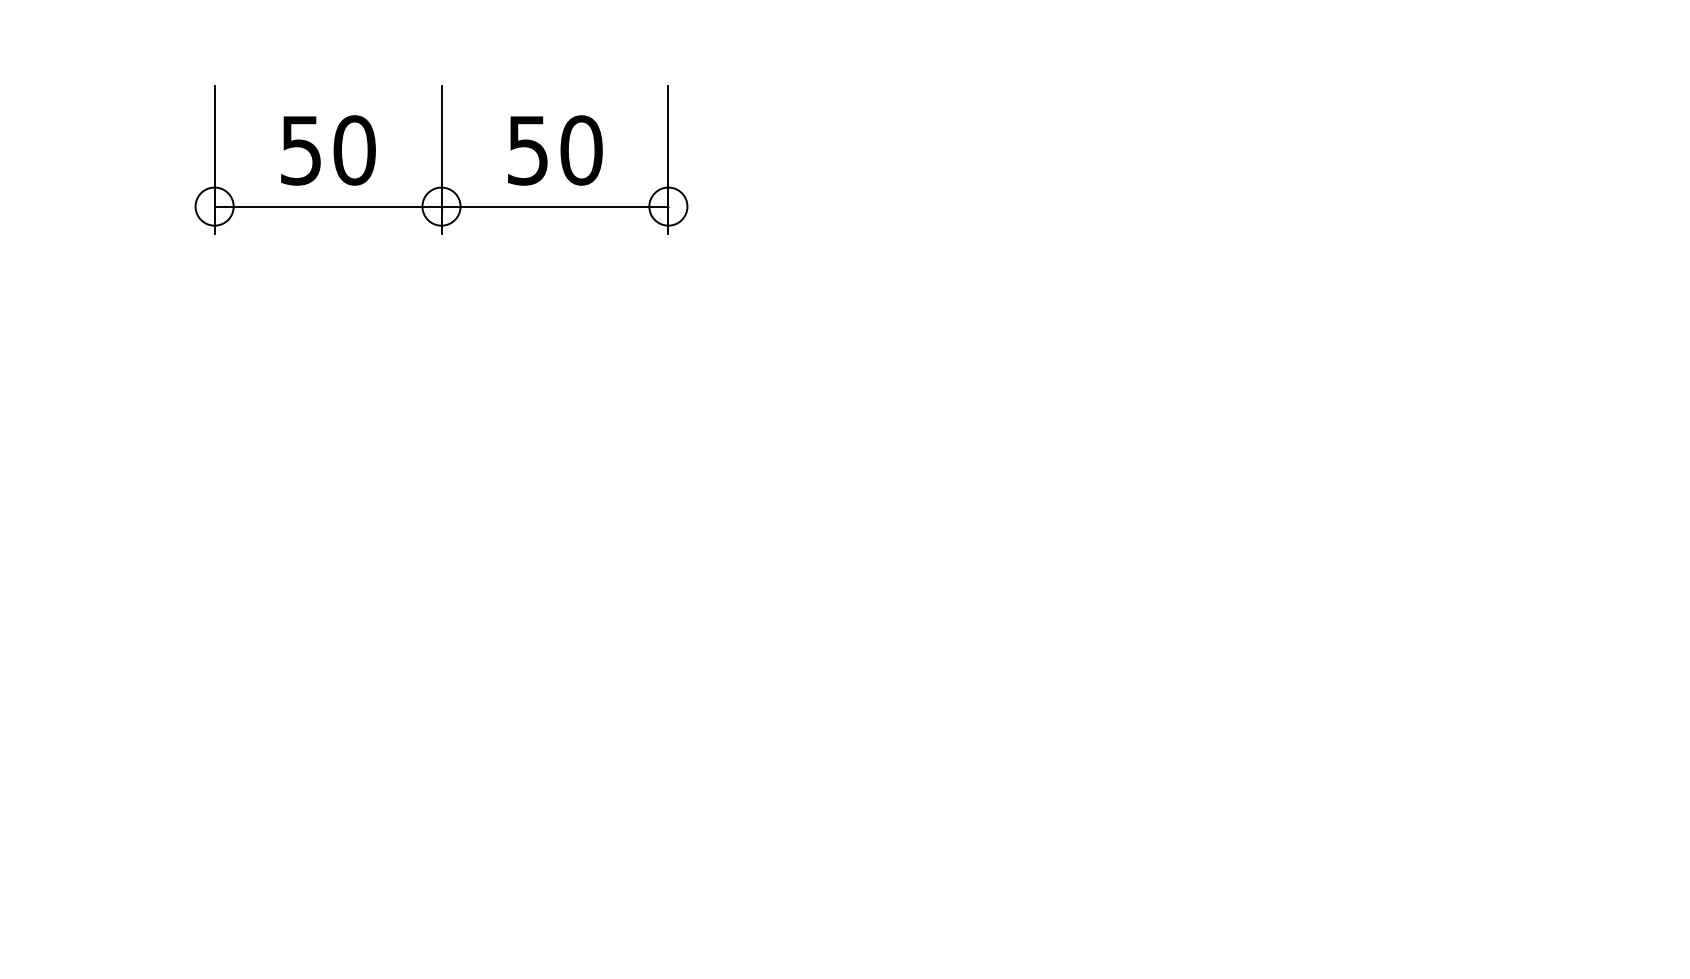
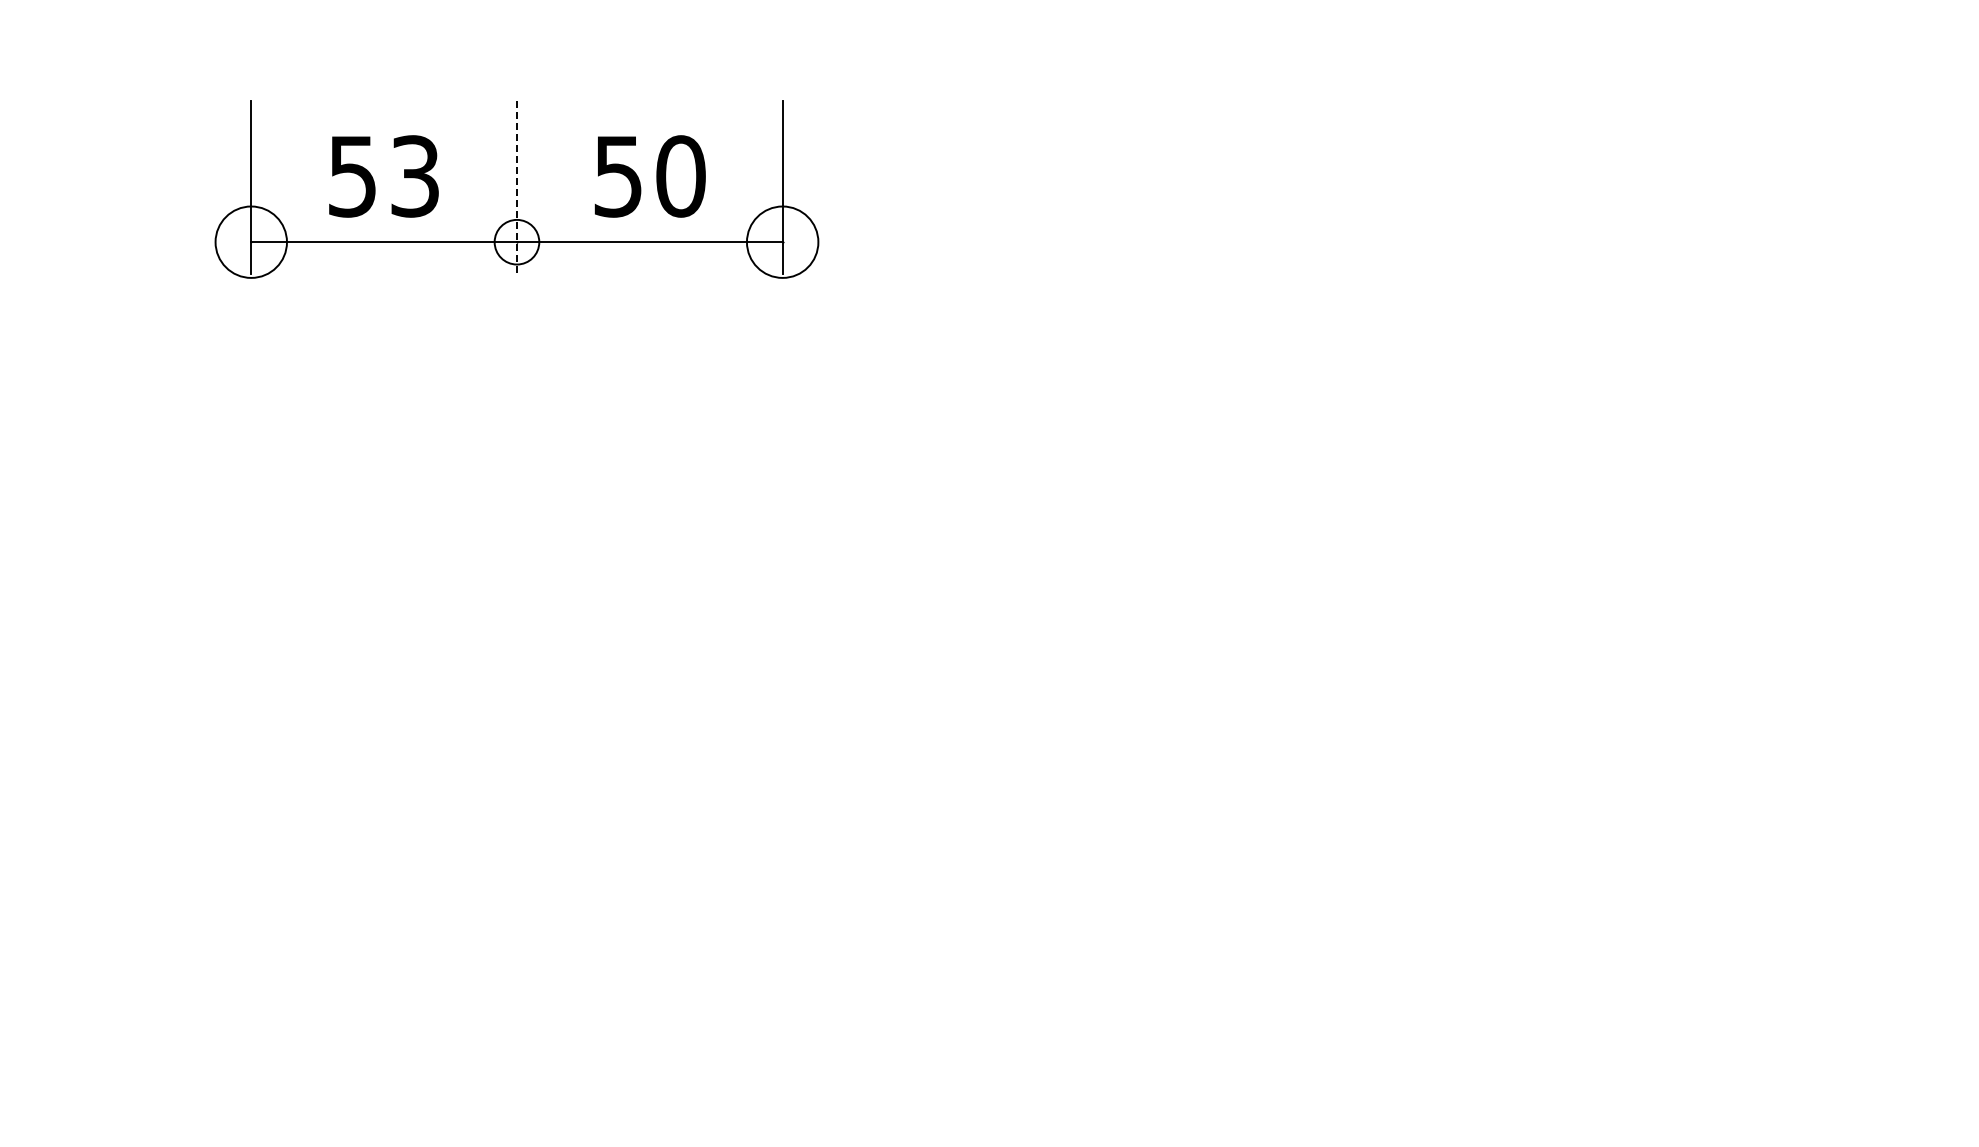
text: (354, 150) -> (415, 176), 50 -> 53
line: (441, 159) -> (516, 187), solid -> dashed
circle: (213, 206) -> (250, 241), size x1.6
circle: (668, 206) -> (782, 241), size x1.6

